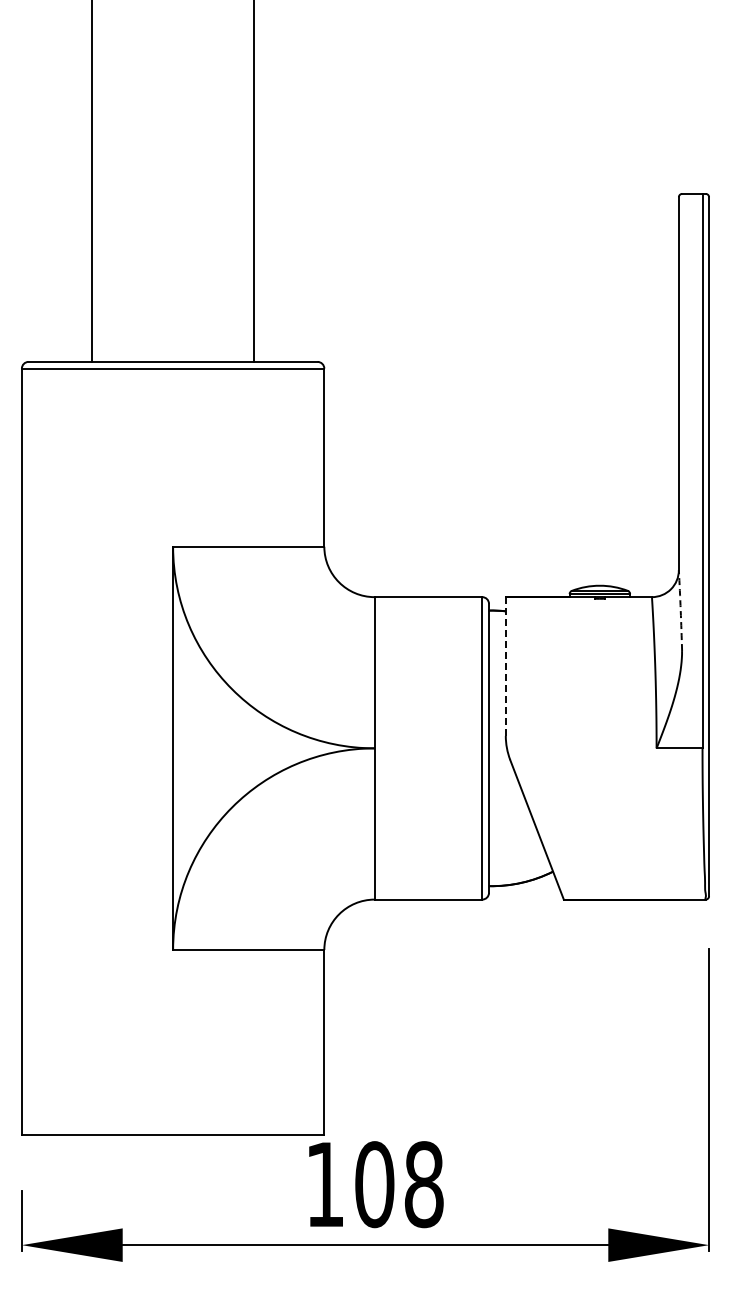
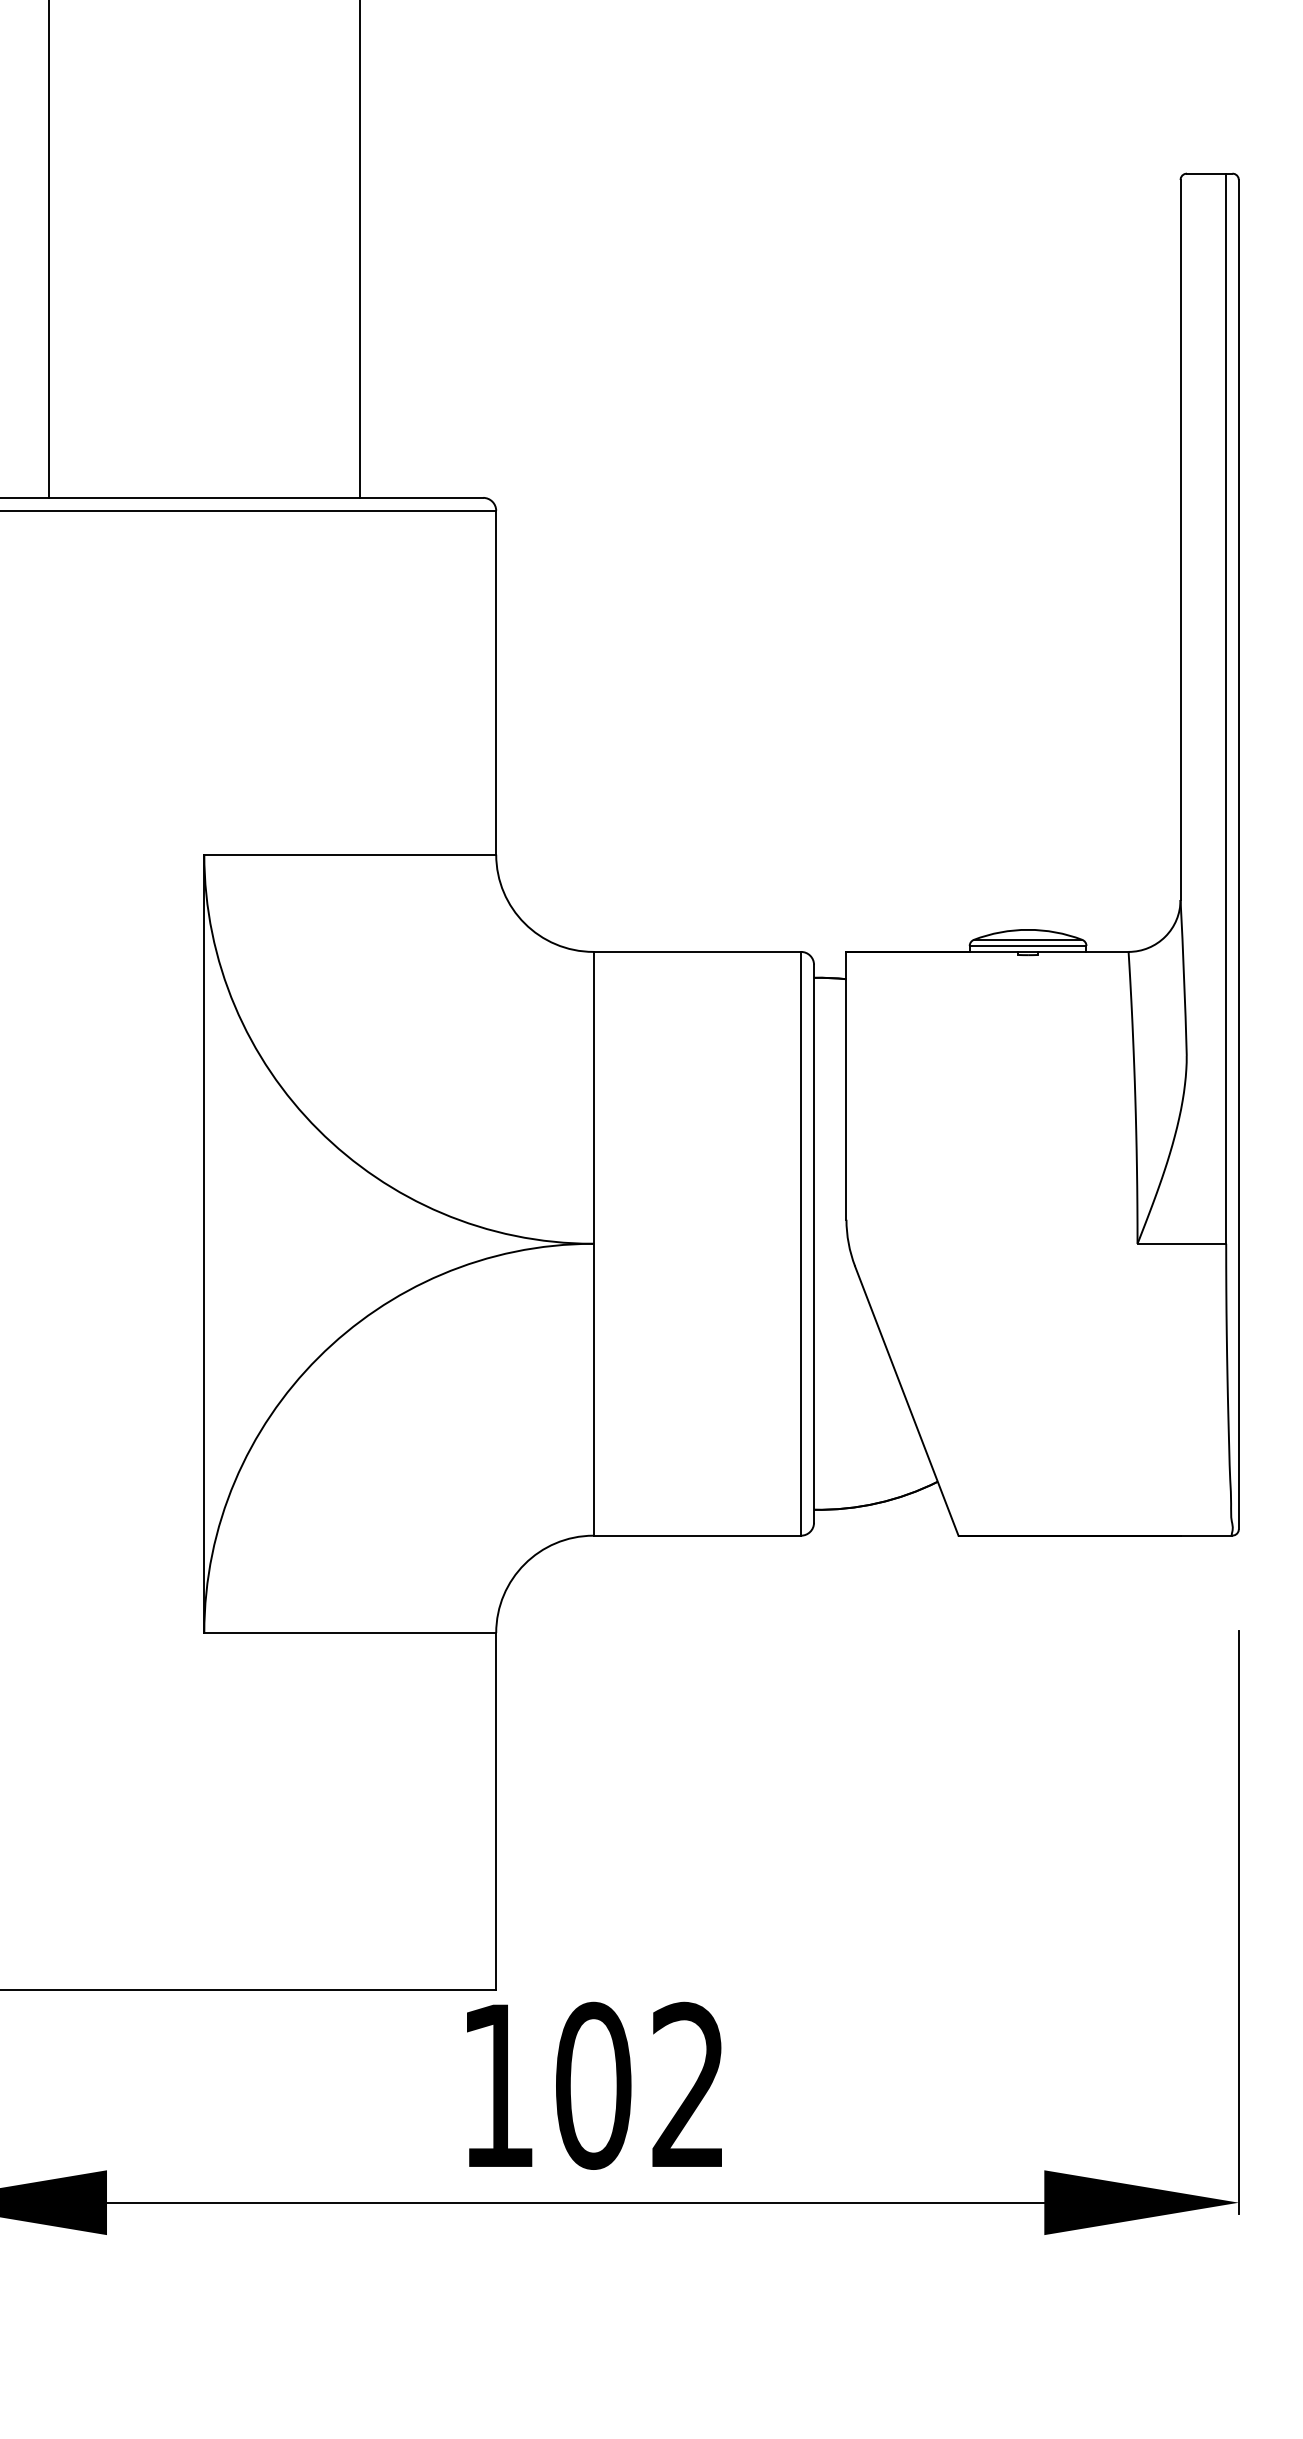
arc: (680, 610) -> (1183, 977), dashed -> solid
line: (505, 666) -> (845, 1085), dashed -> solid
text: (423, 1184) -> (687, 2085), 108 -> 102

